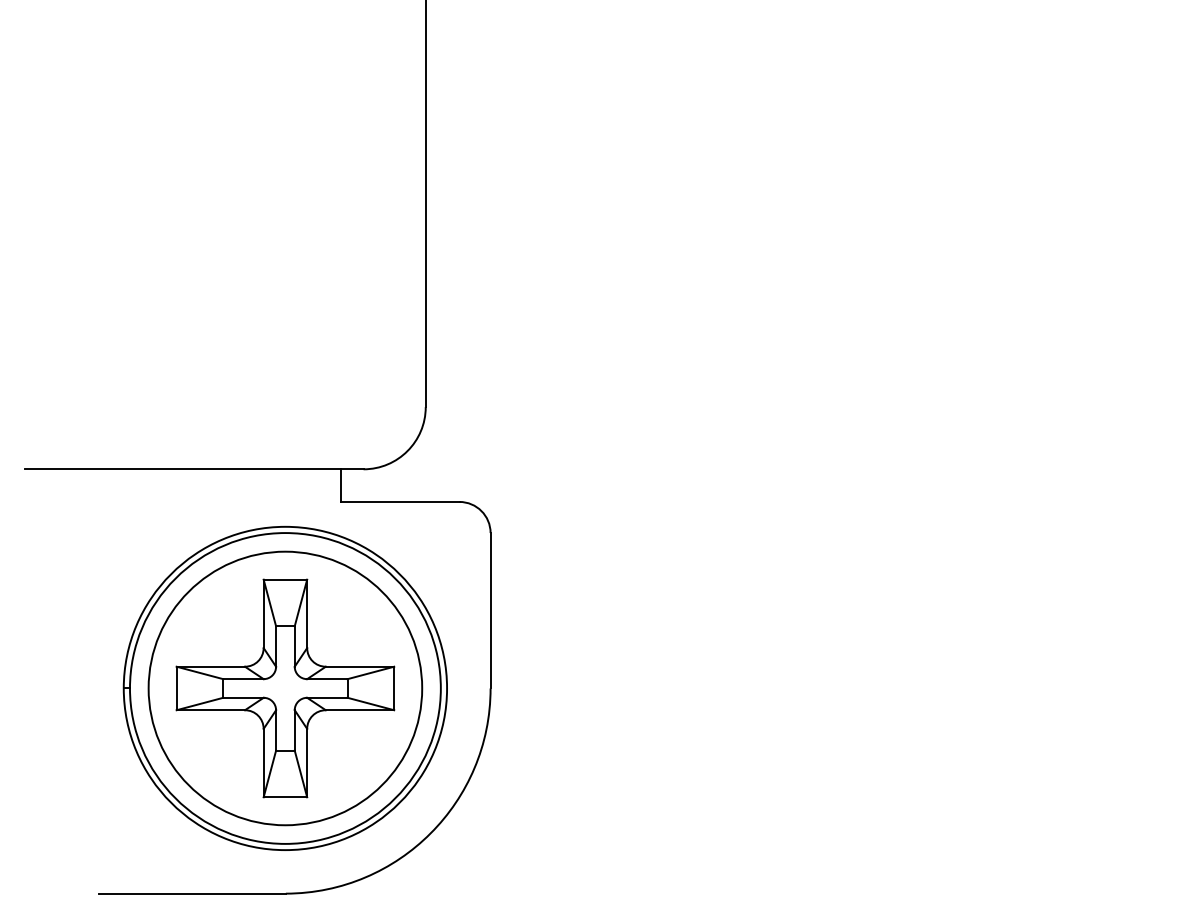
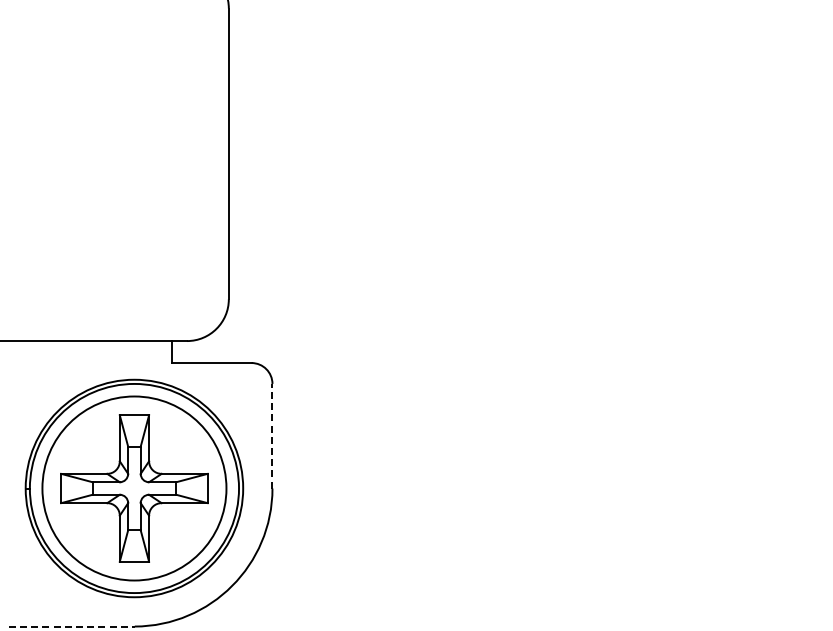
line: (490, 609) -> (272, 435), solid -> dashed
line: (191, 893) -> (71, 626), solid -> dashed

